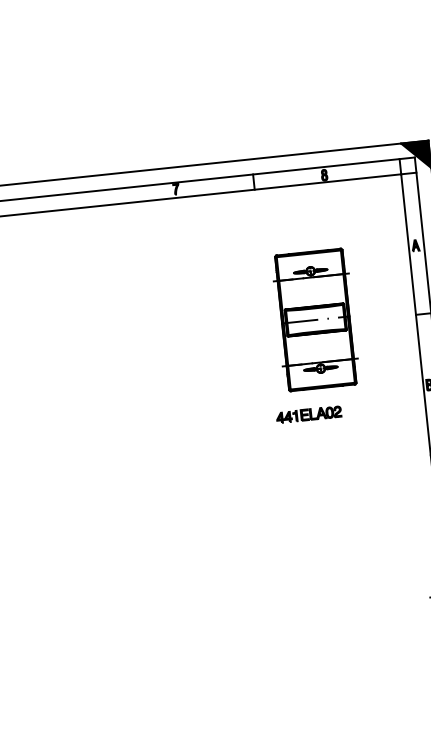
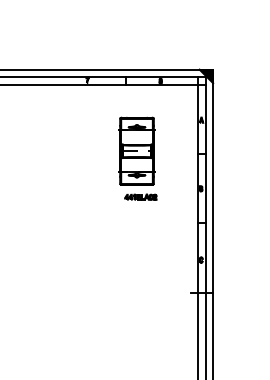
part: (314, 318) -> (136, 150), moved

